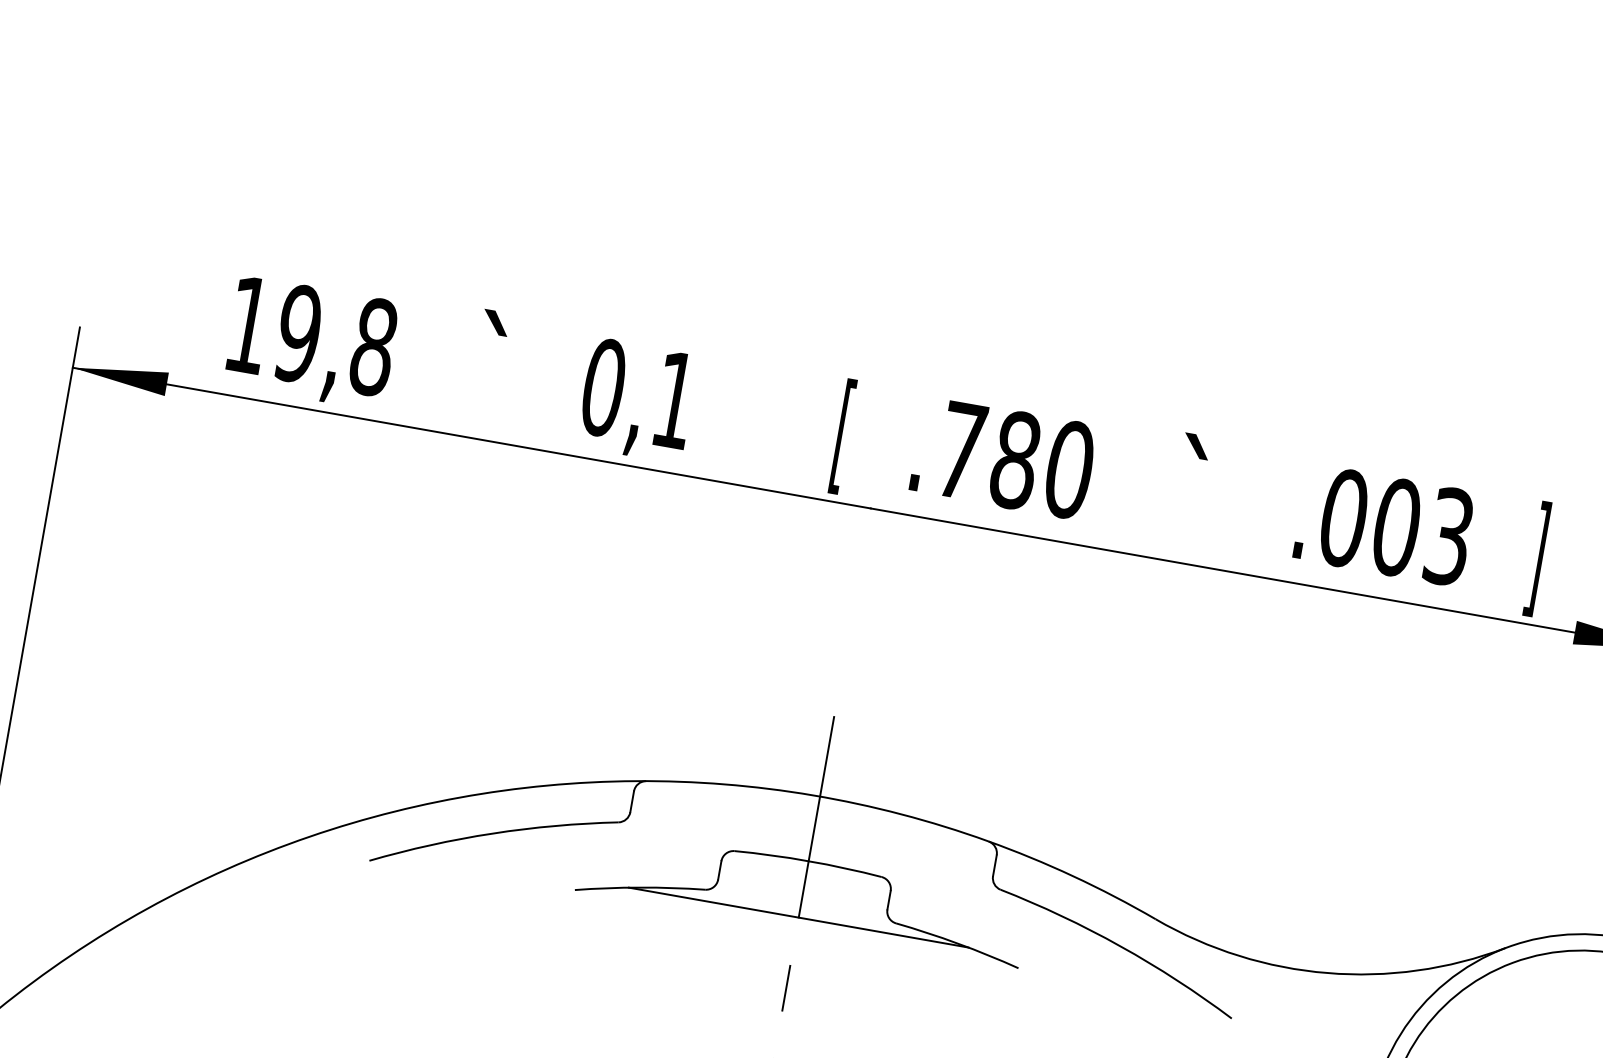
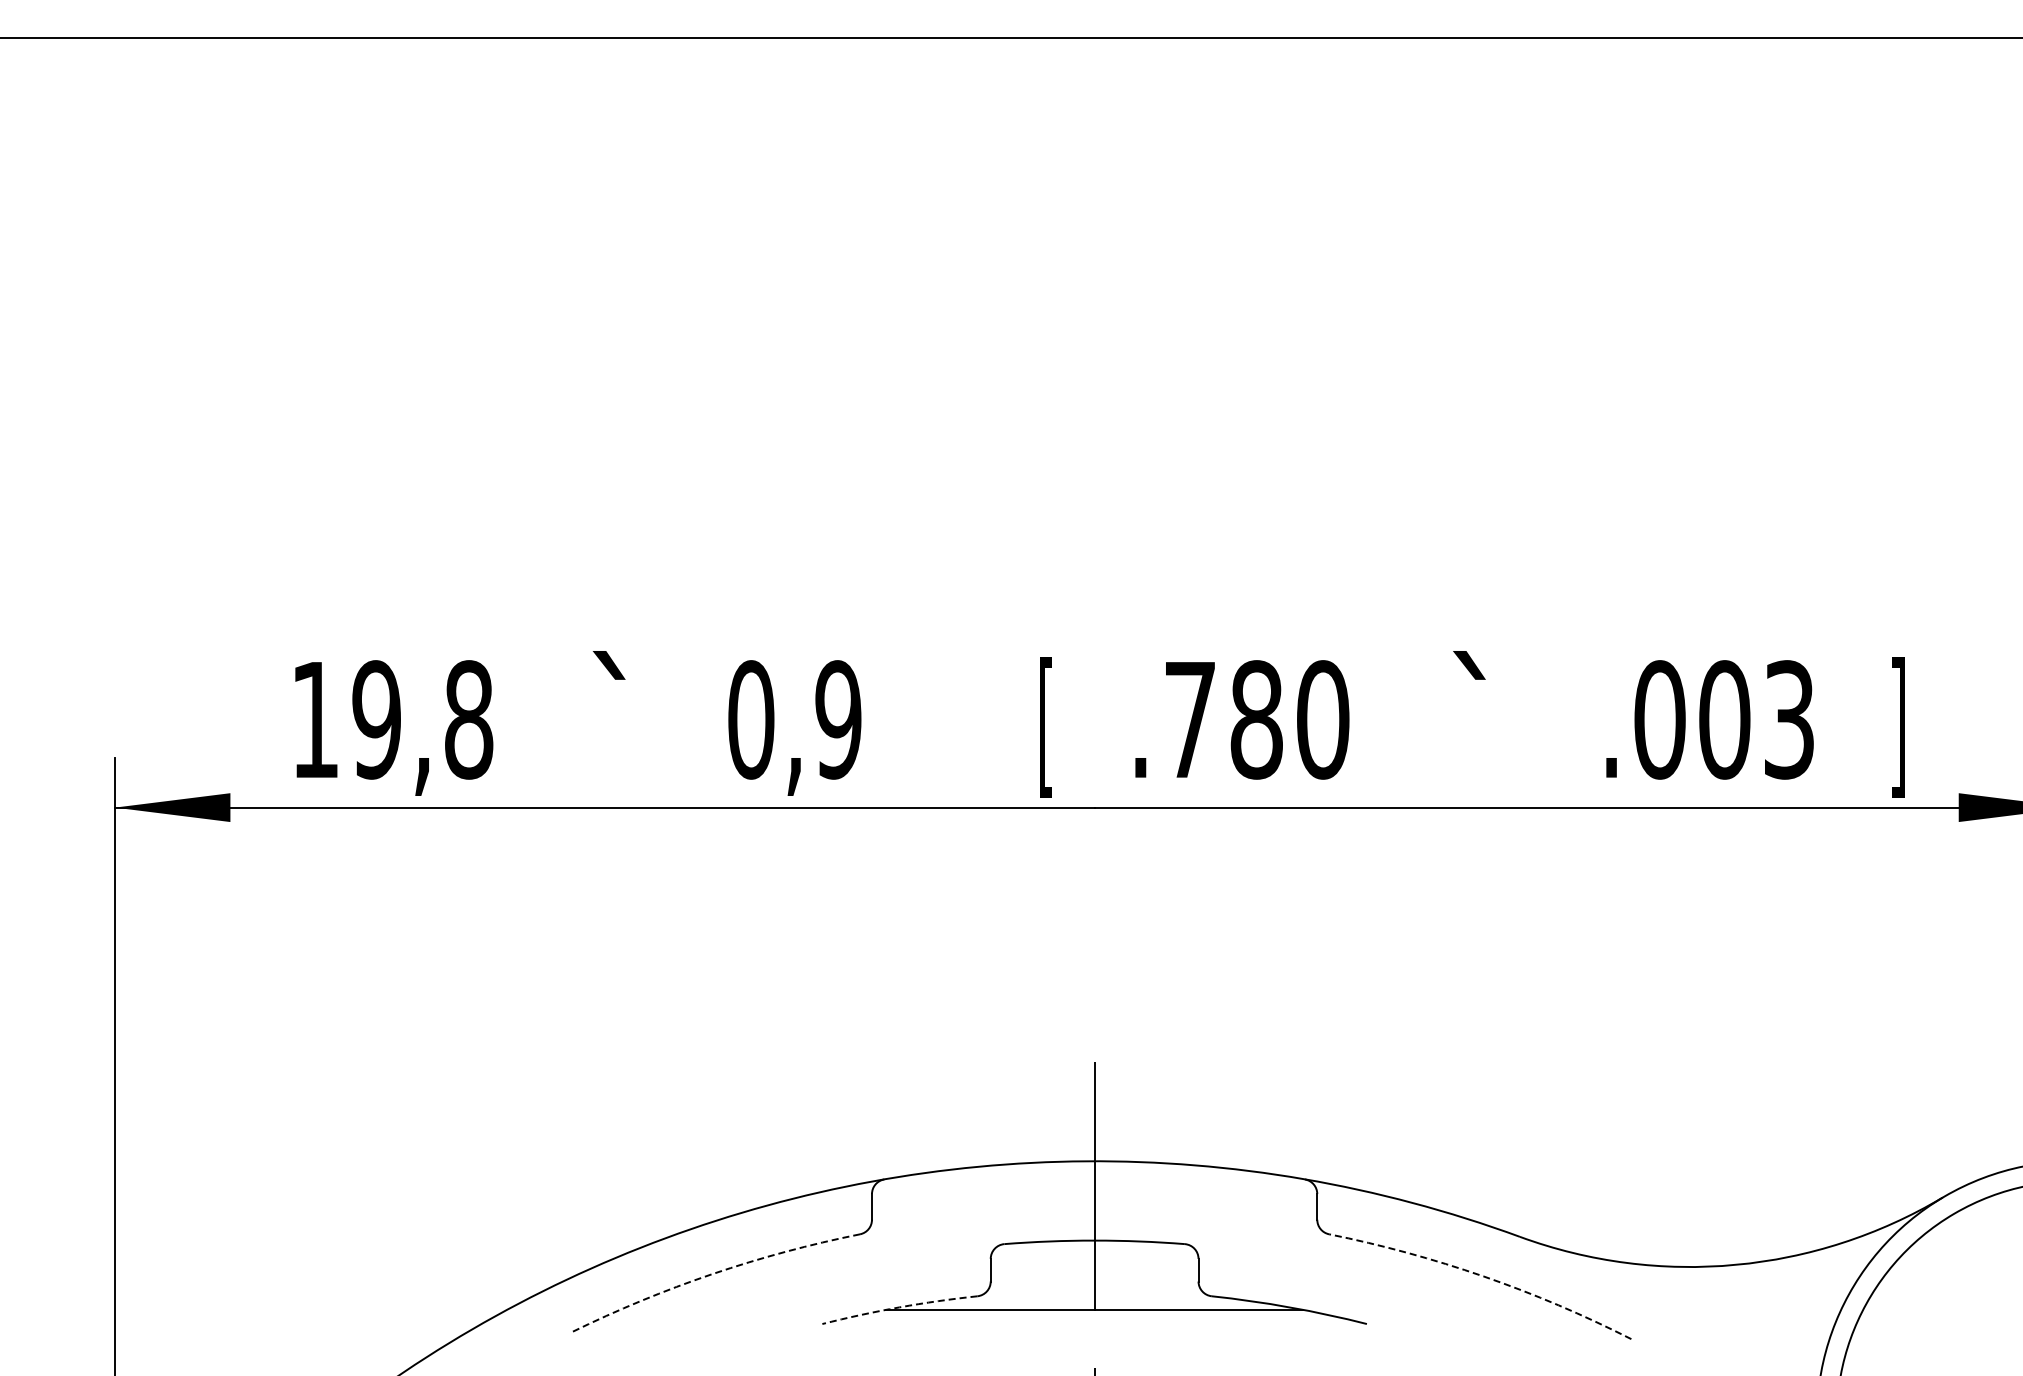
text: (674, 399) -> (838, 719), 0,1 -> 0,9
arc: (492, 833) -> (712, 1274), solid -> dashed
arc: (640, 887) -> (899, 1307), solid -> dashed
arc: (1120, 946) -> (1483, 1276), solid -> dashed

